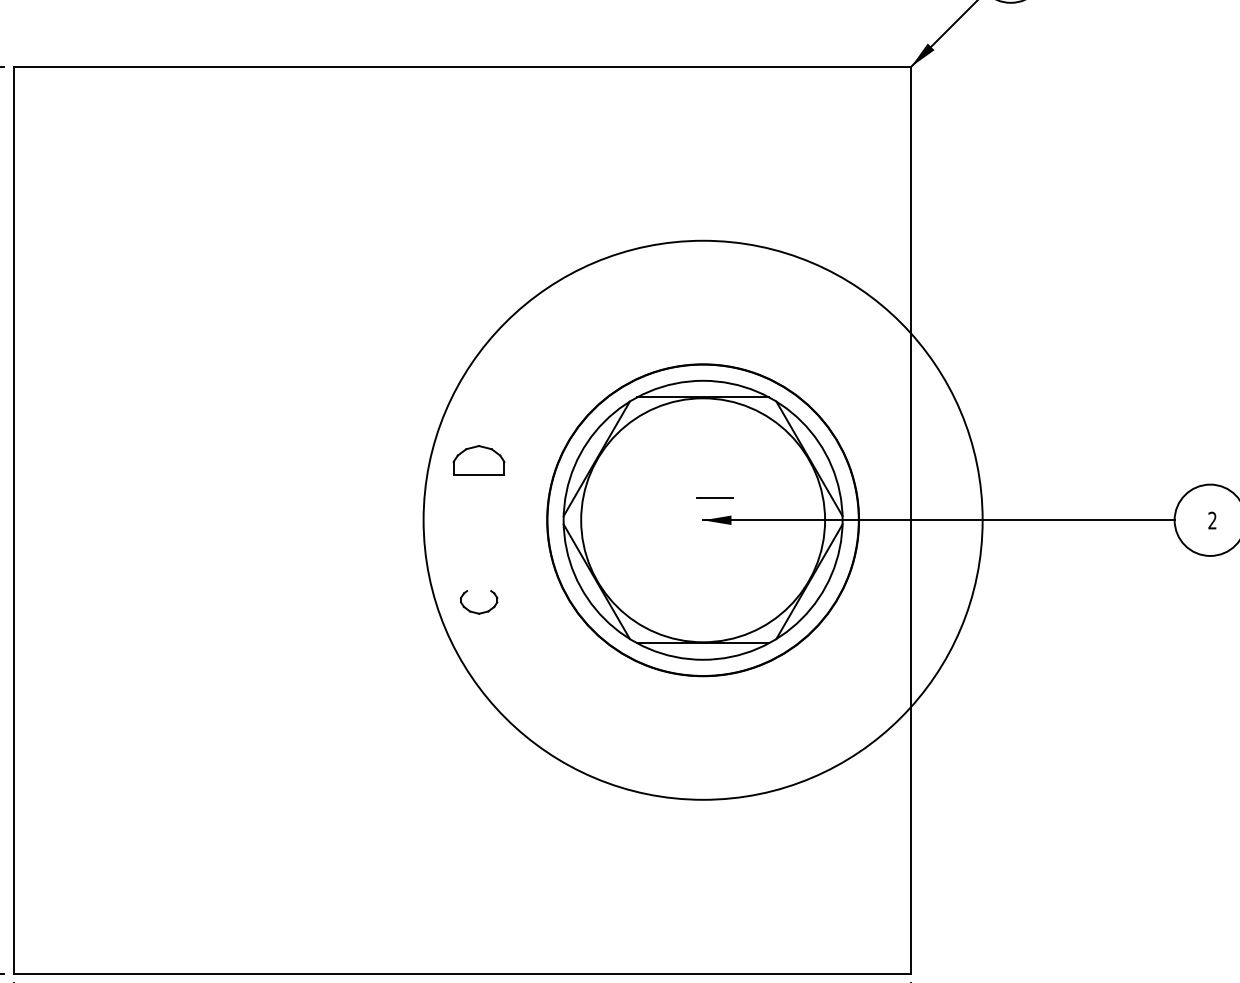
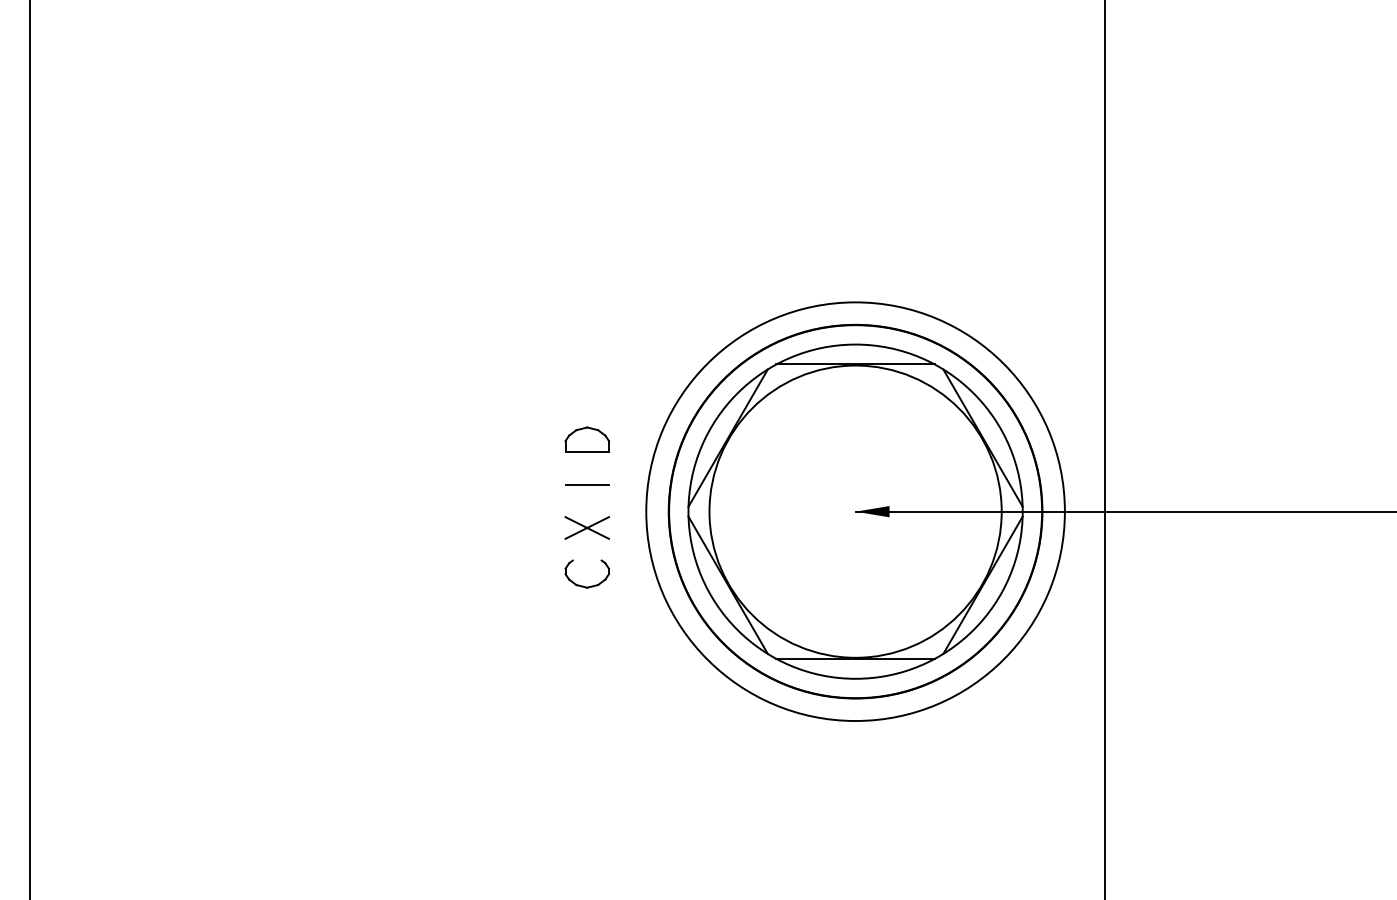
part: (479, 459) -> (587, 438), size x0.71
line: (714, 497) -> (586, 484), moved
circle: (702, 520) -> (854, 511), size x0.62
part: (479, 533) -> (587, 527), added
part: (475, 611) -> (582, 585), moved

